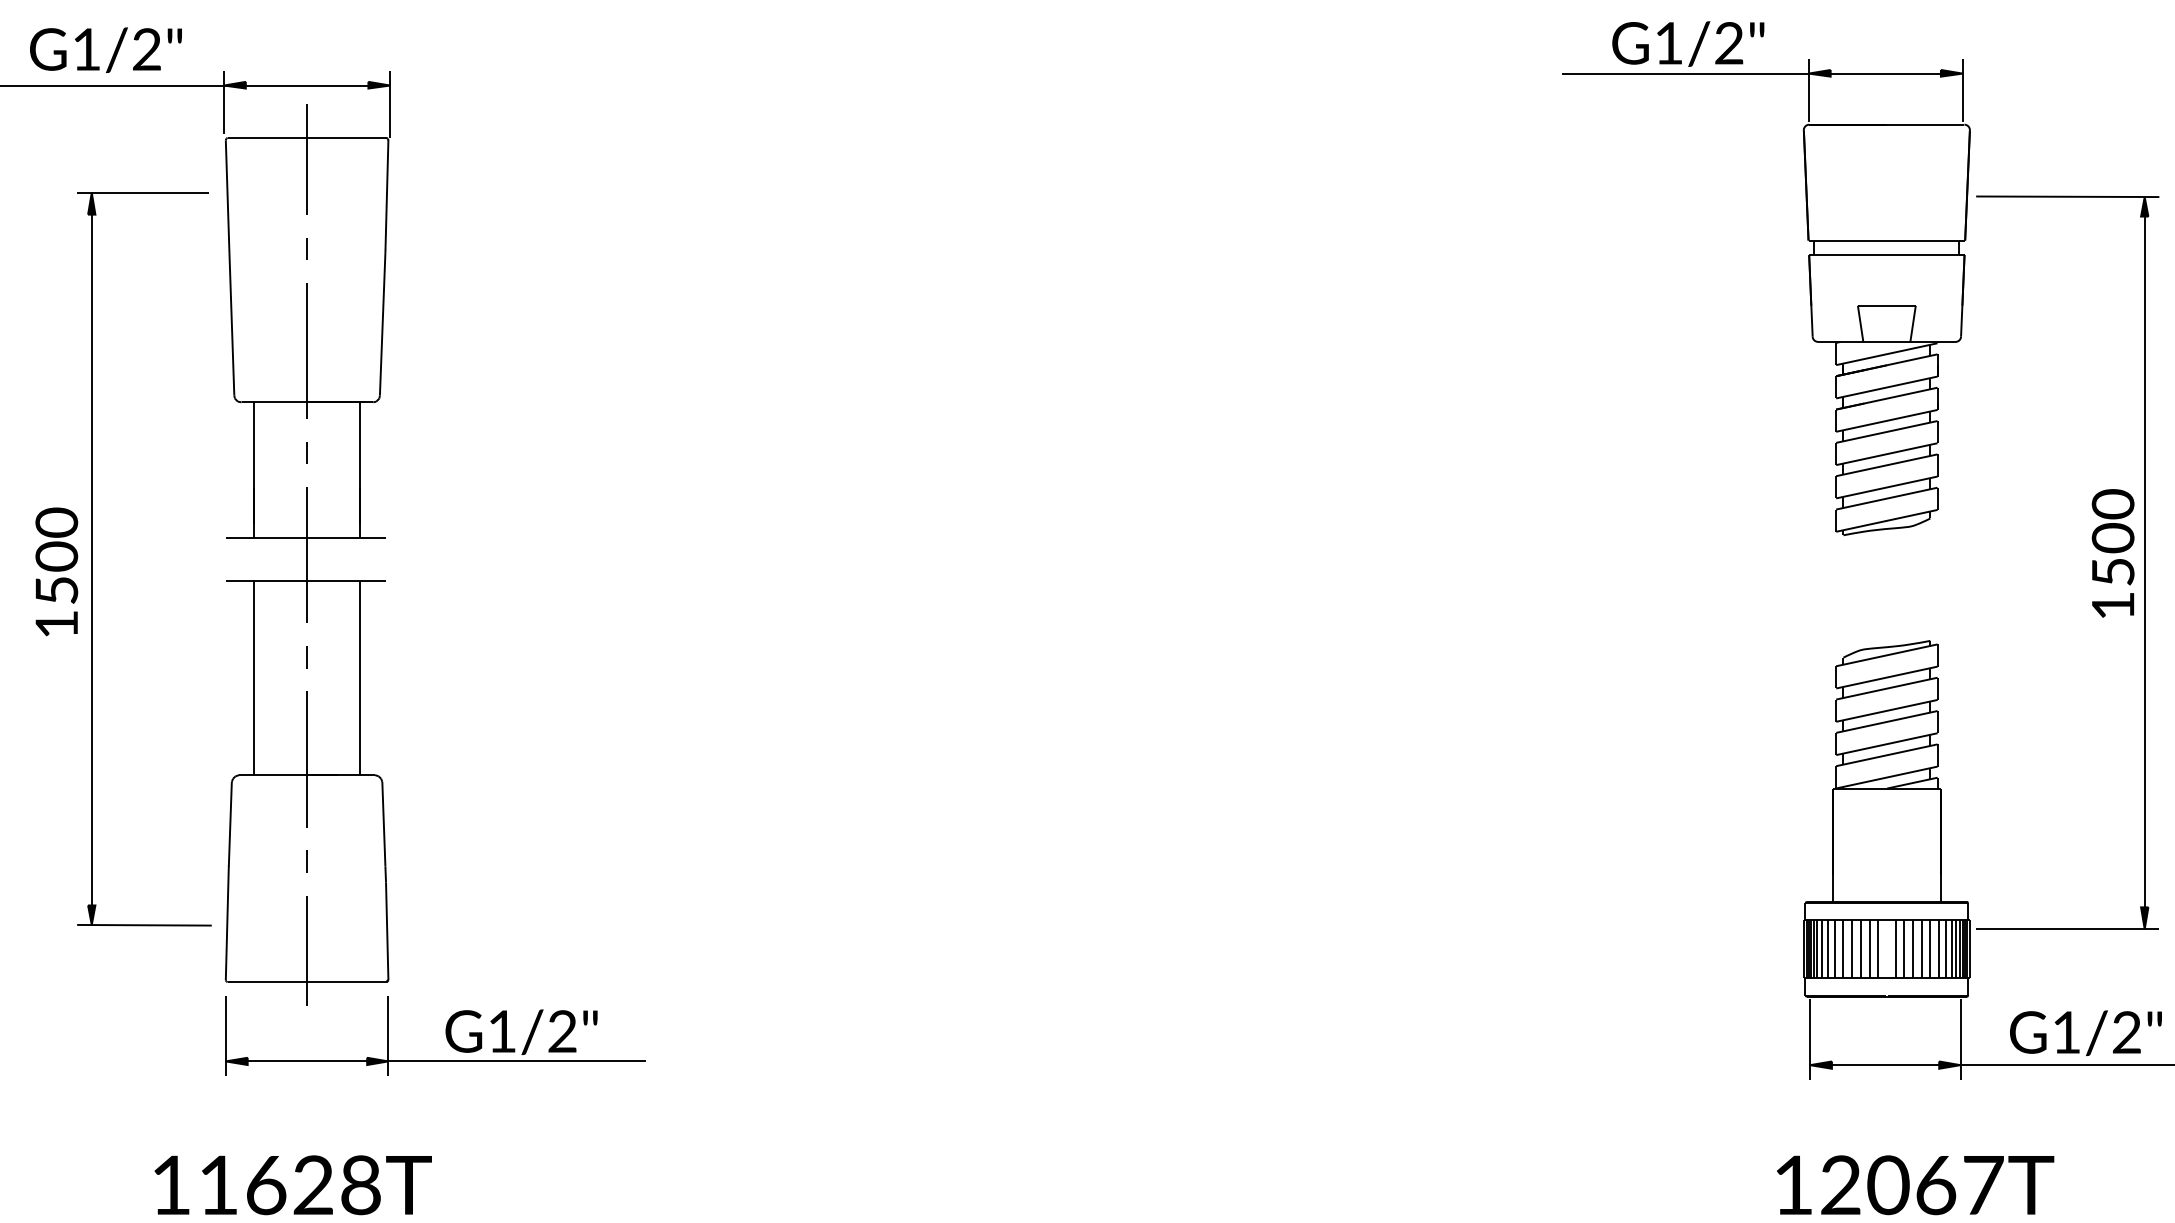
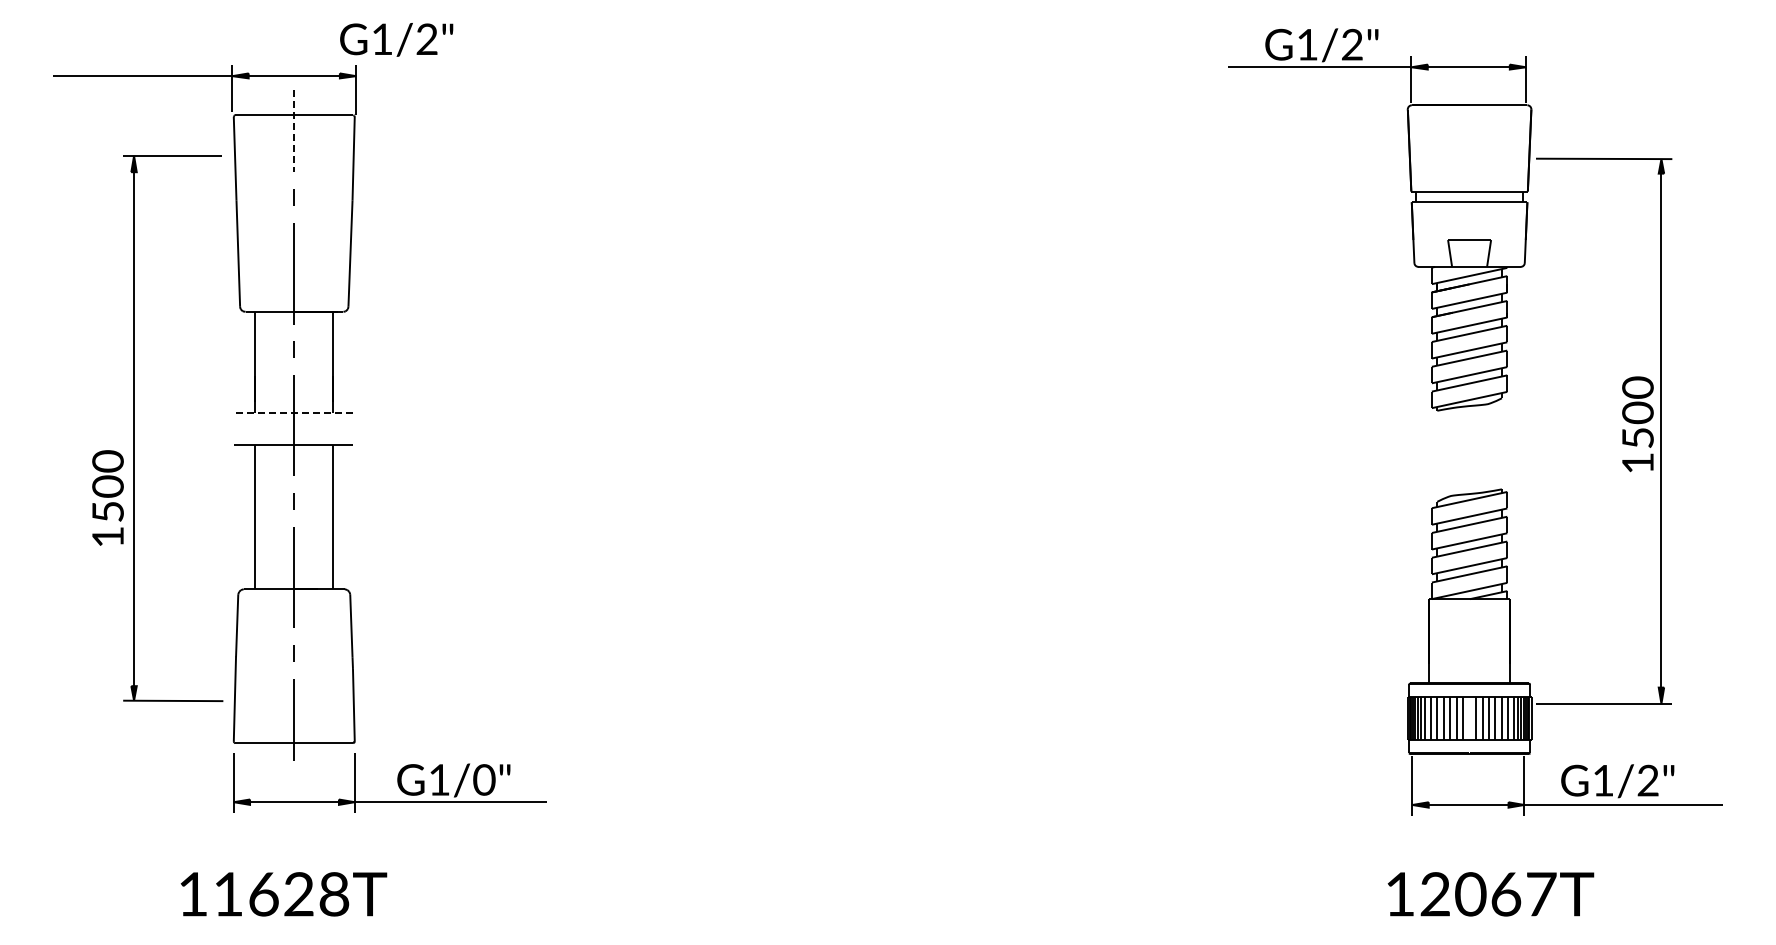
text: (105, 49) -> (396, 39), moved
line: (307, 159) -> (294, 131), solid -> dashed
line: (306, 537) -> (293, 412), solid -> dashed
text: (56, 571) -> (107, 497), moved
text: (562, 1030) -> (484, 779), G1/2" -> G1/0"

